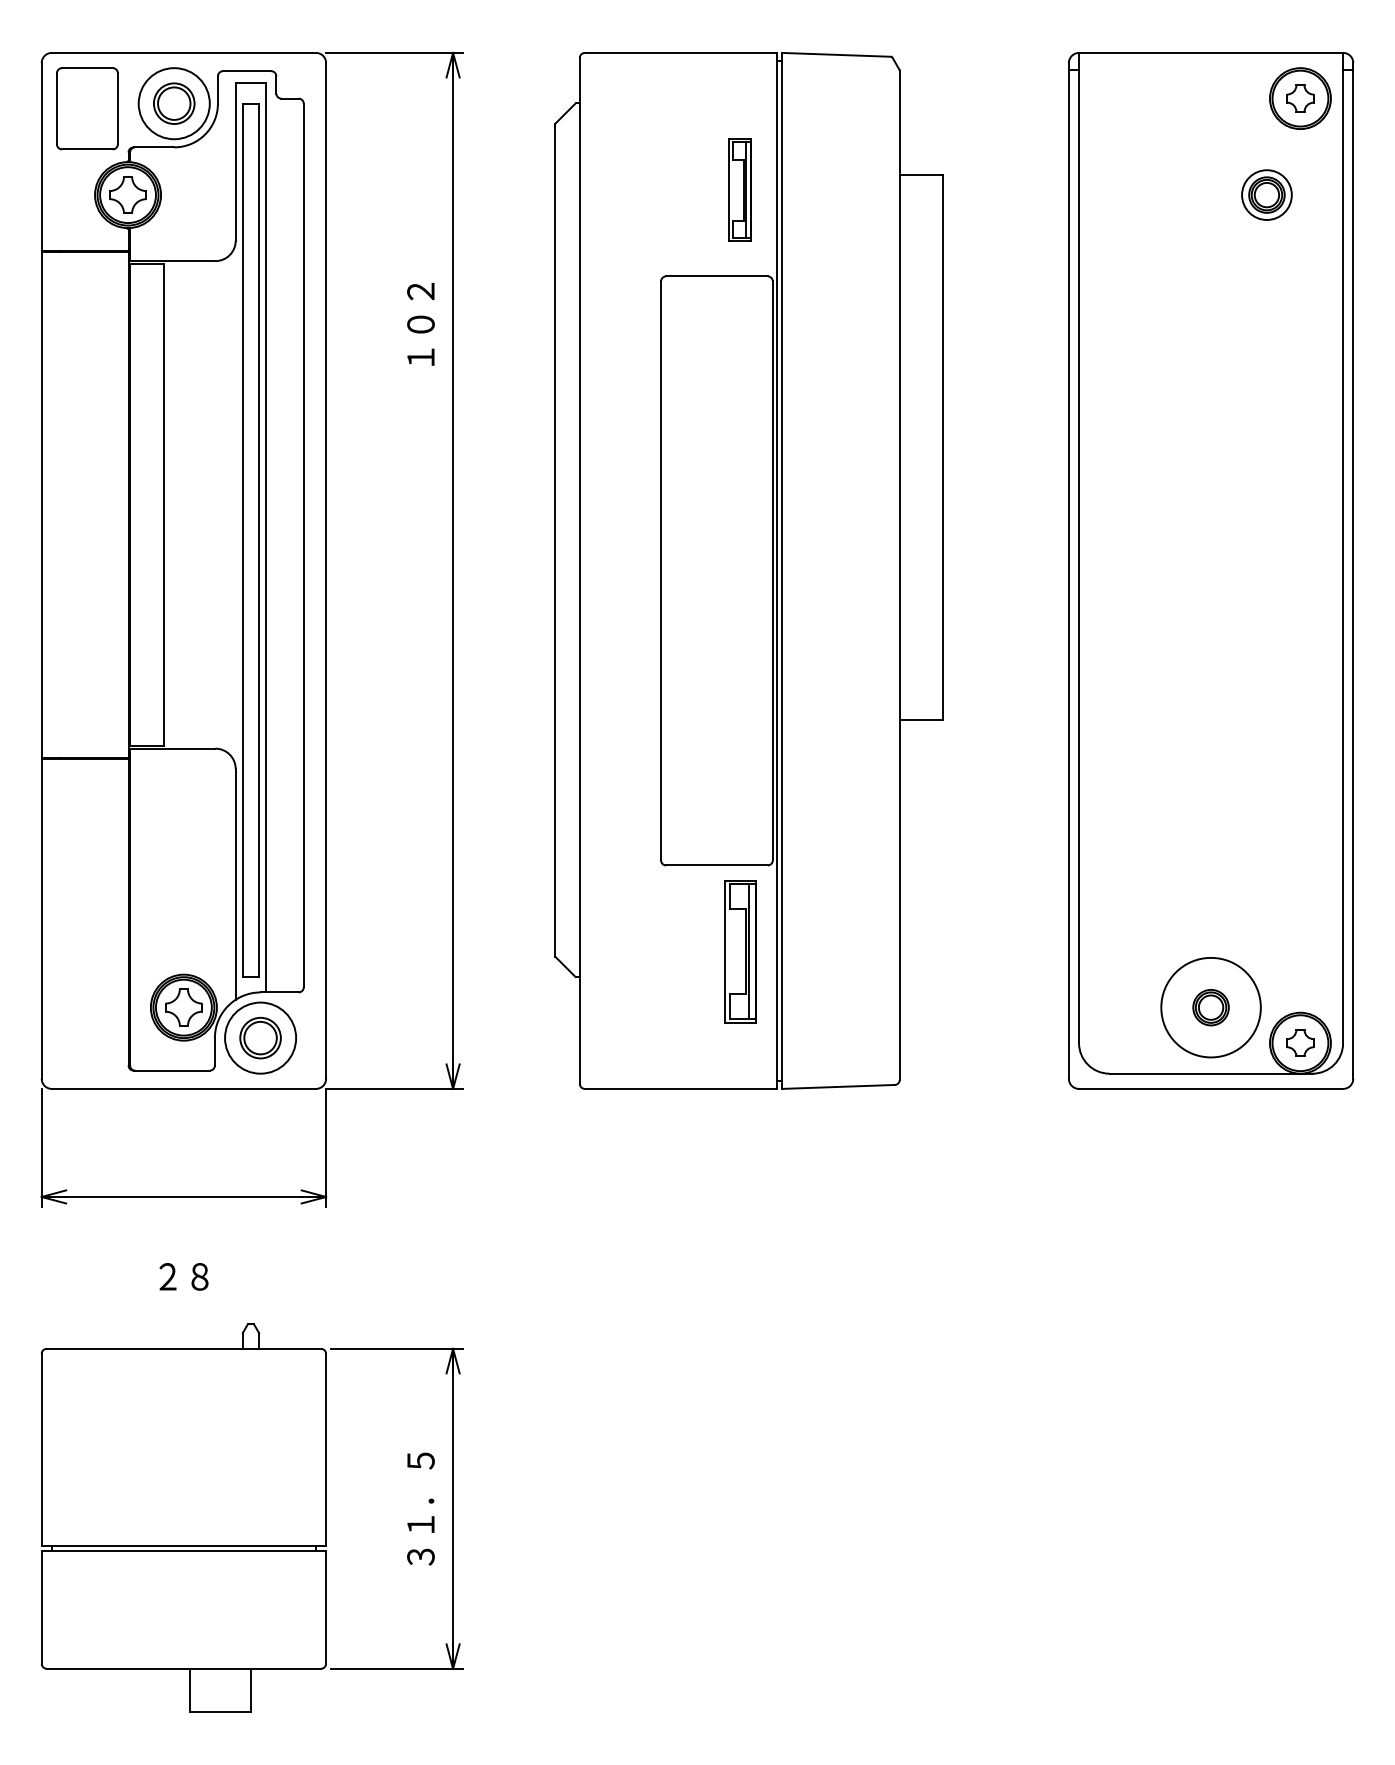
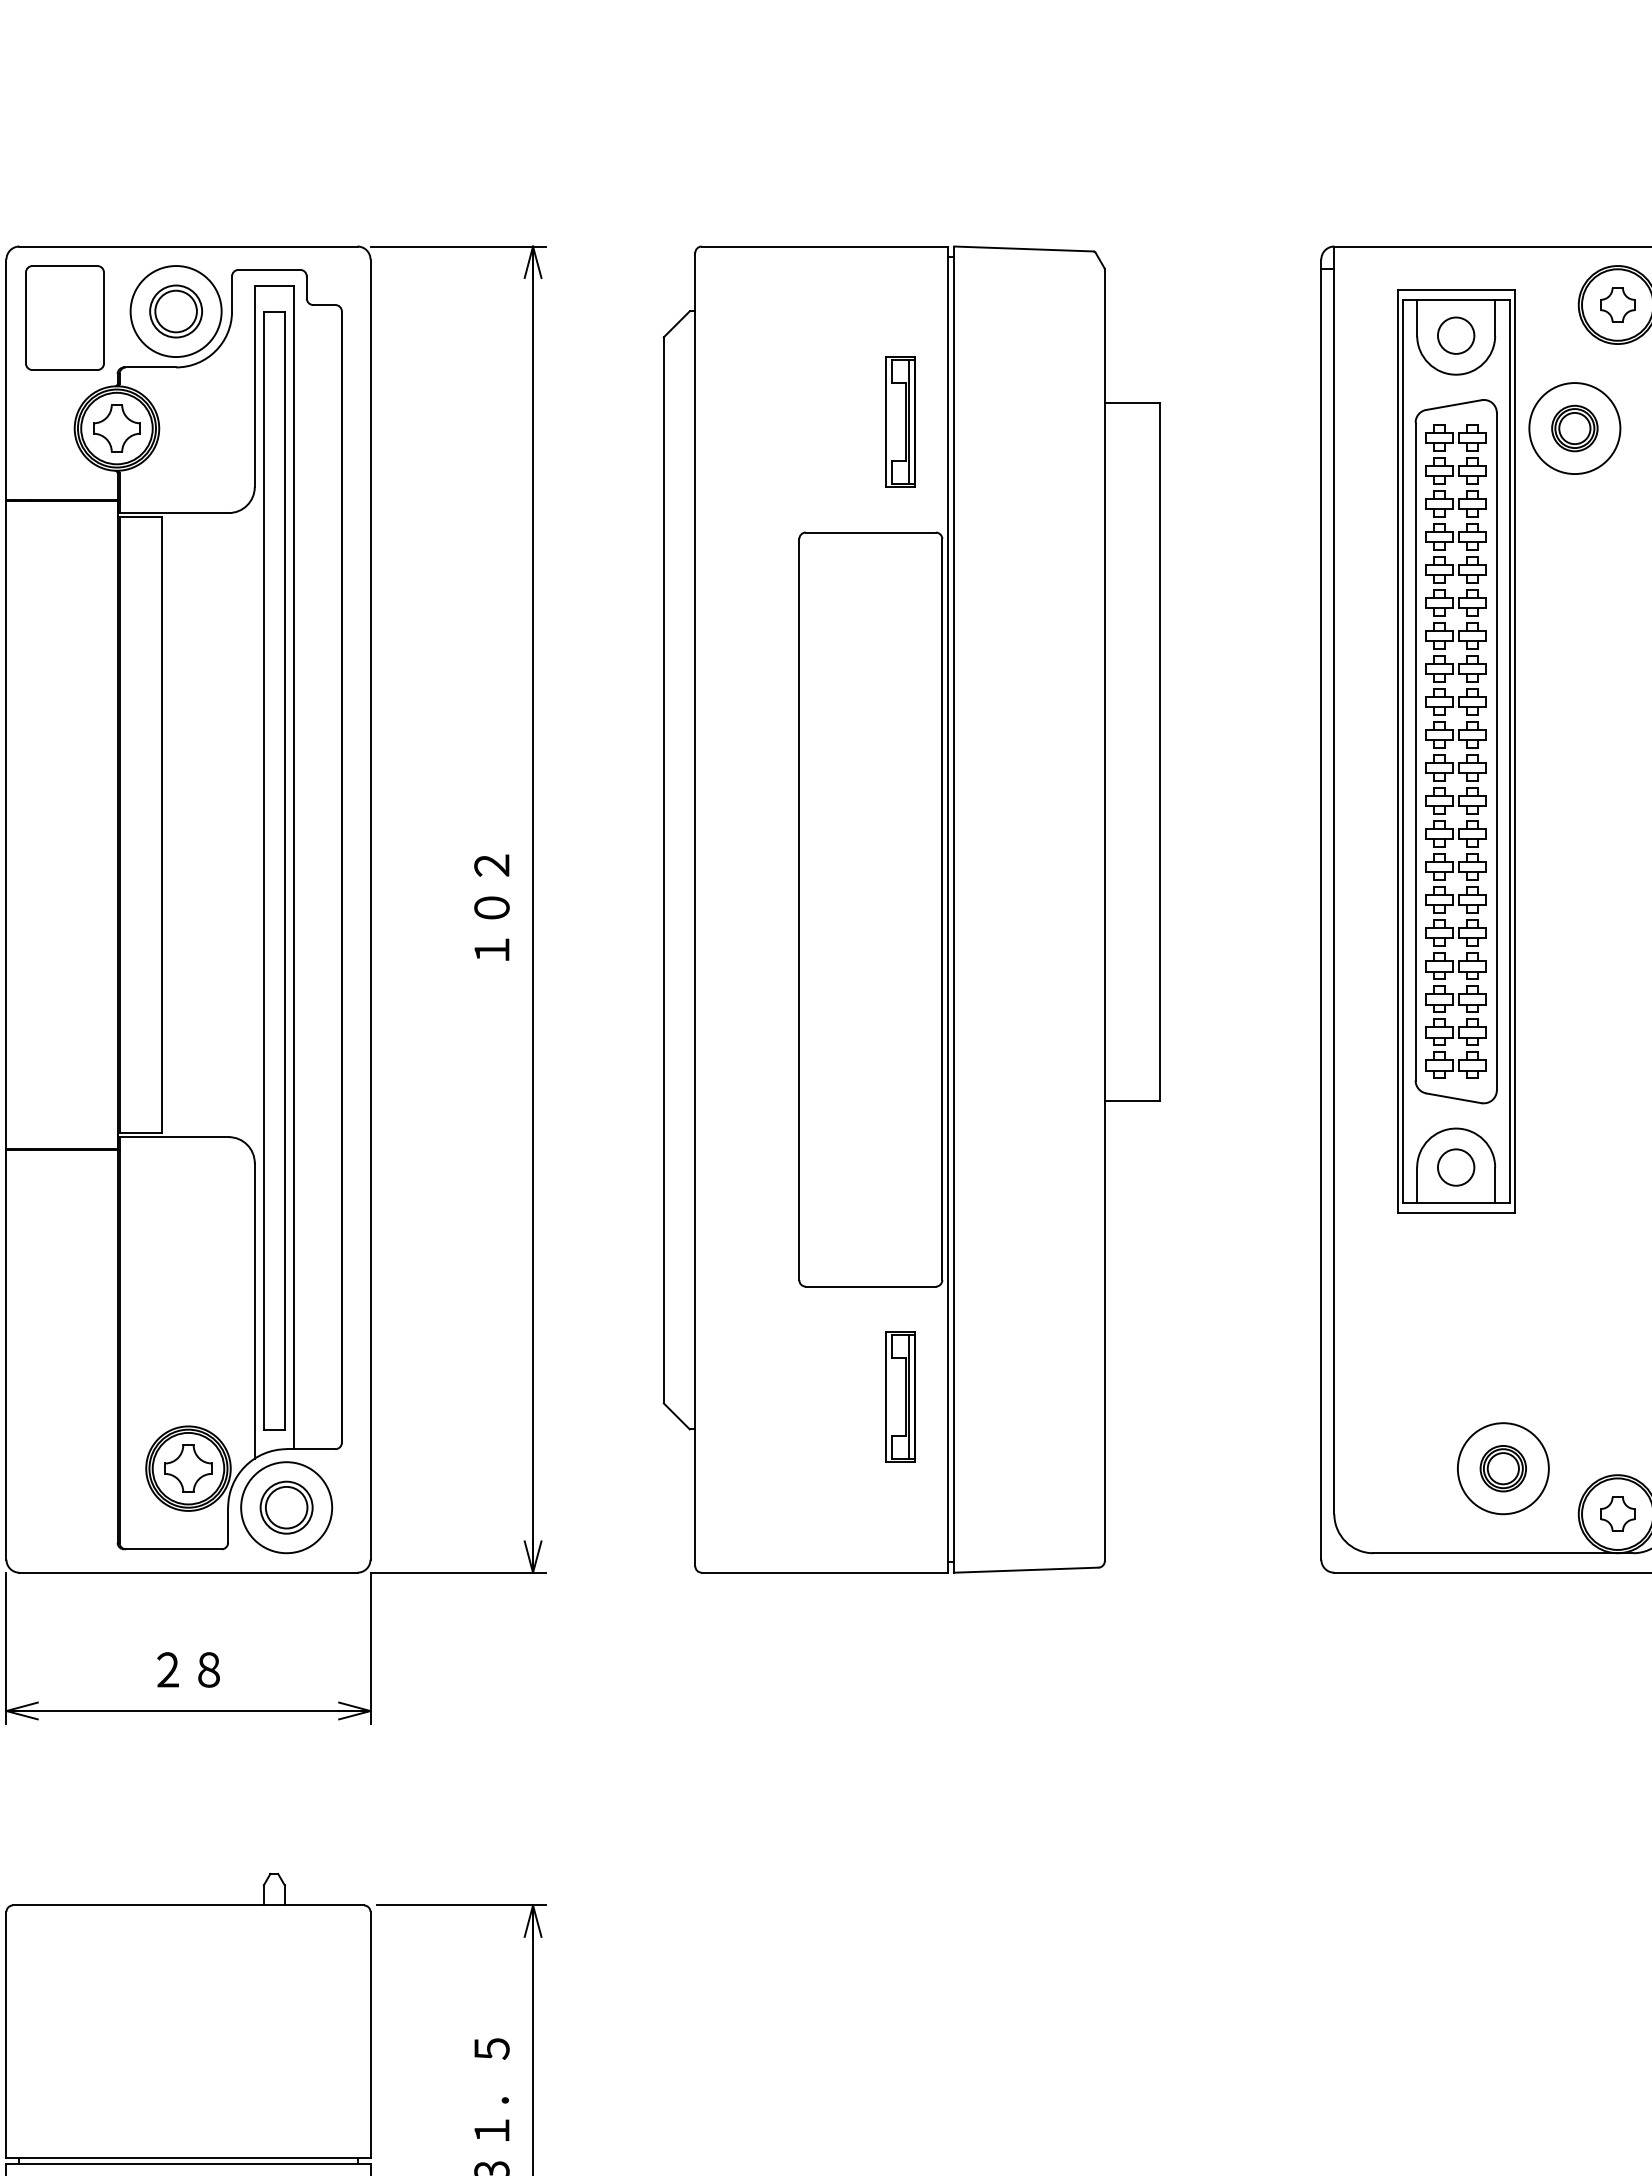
circle: (1266, 194) -> (1574, 427), size x1.43
text: (420, 324) -> (491, 907), moved
part: (1174, 447) -> (1456, 751), added
part: (739, 951) -> (899, 1396), size x0.71
circle: (1210, 1007) -> (1502, 1468), size x0.71
text: (183, 1276) -> (187, 1669), moved

